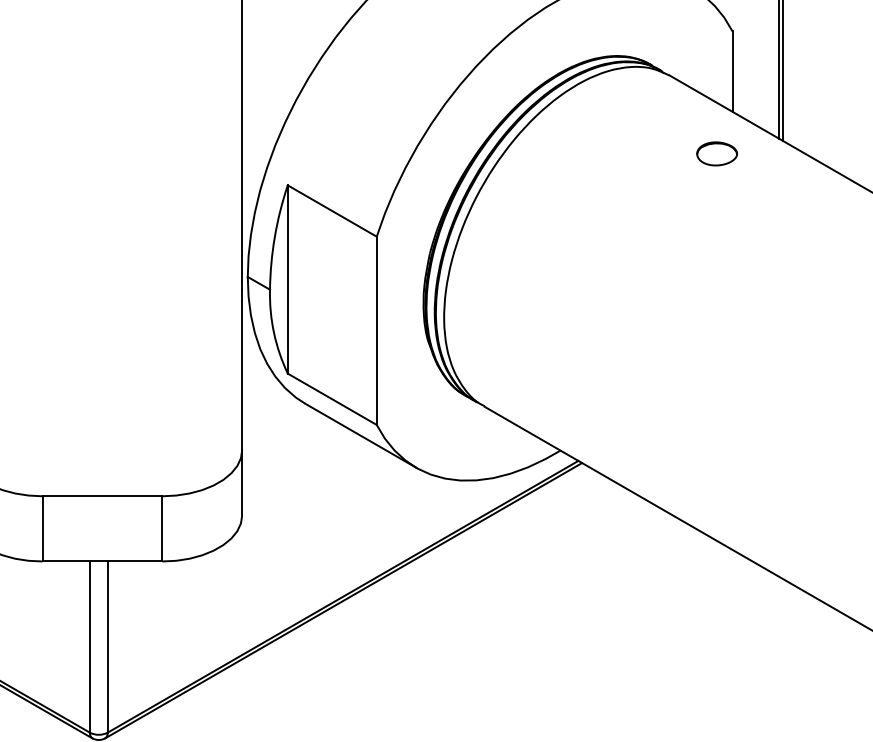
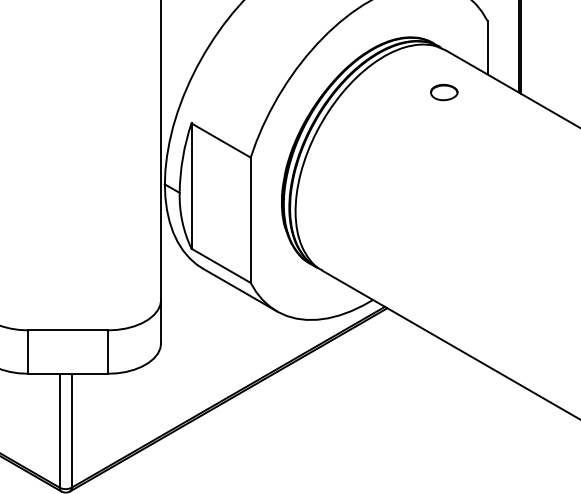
part: (717, 153) -> (444, 92), moved

